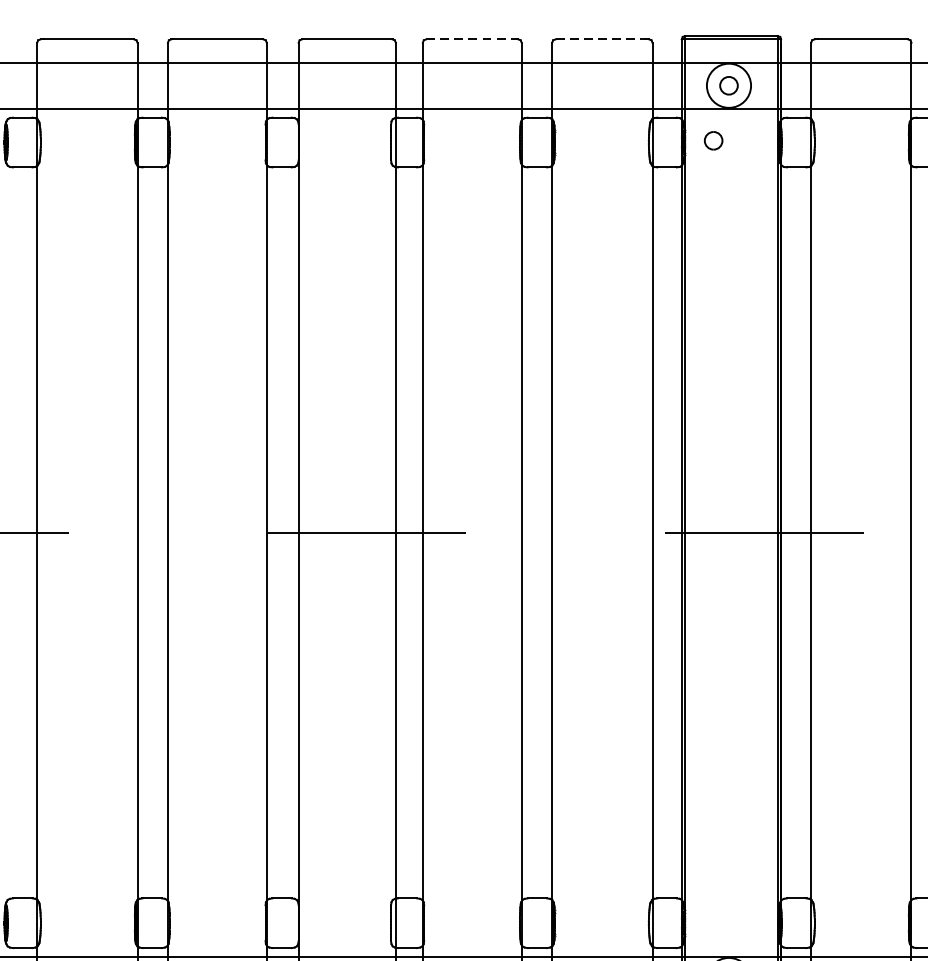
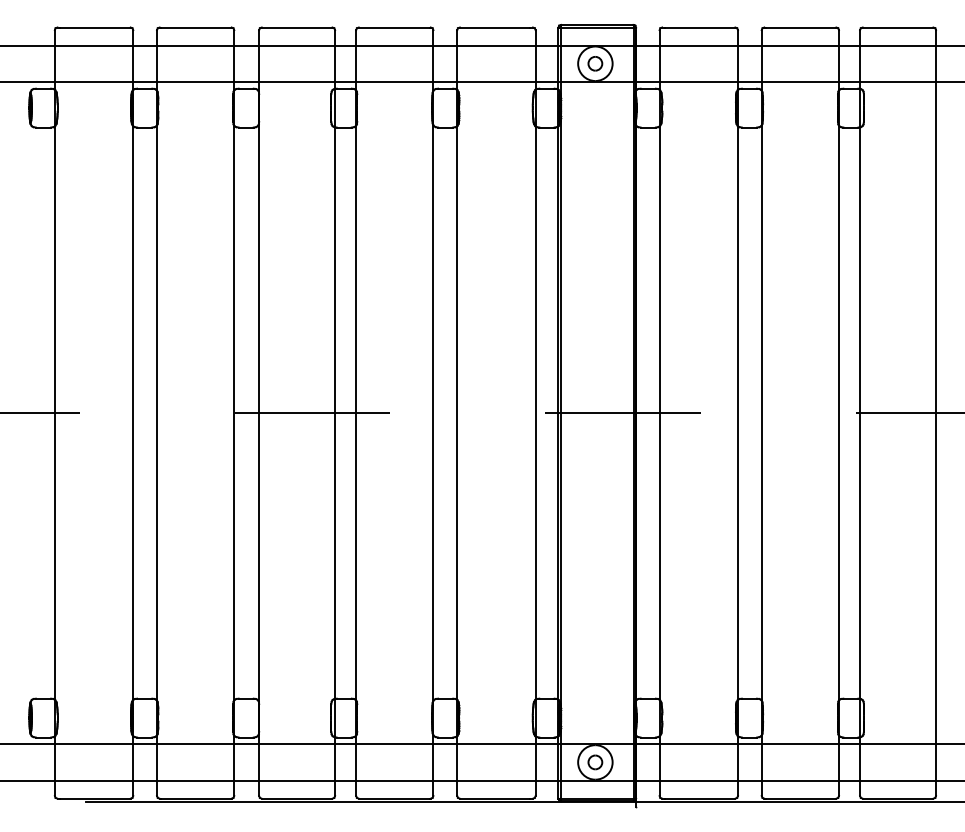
line: (471, 39) -> (394, 27), dashed -> solid
line: (601, 39) -> (495, 27), dashed -> solid
part: (713, 140) -> (583, 106), removed

